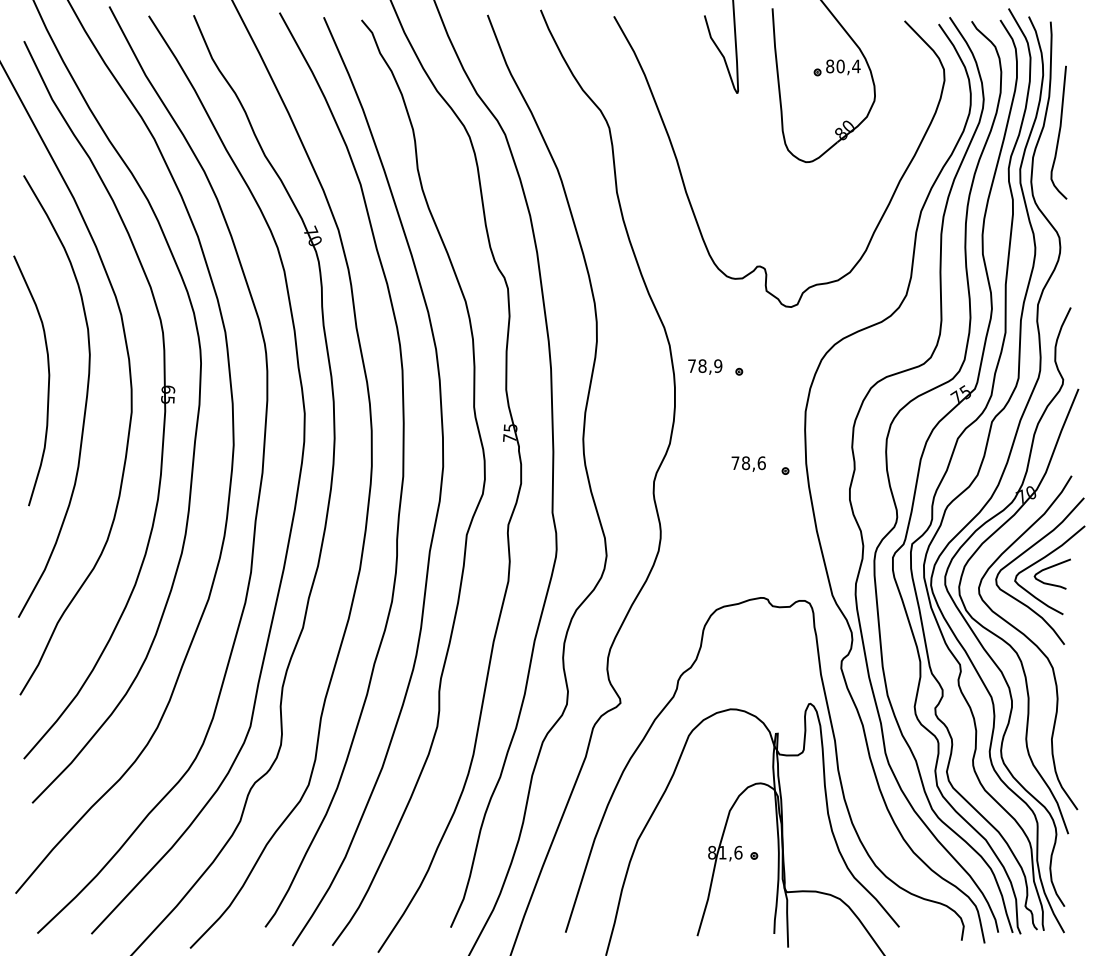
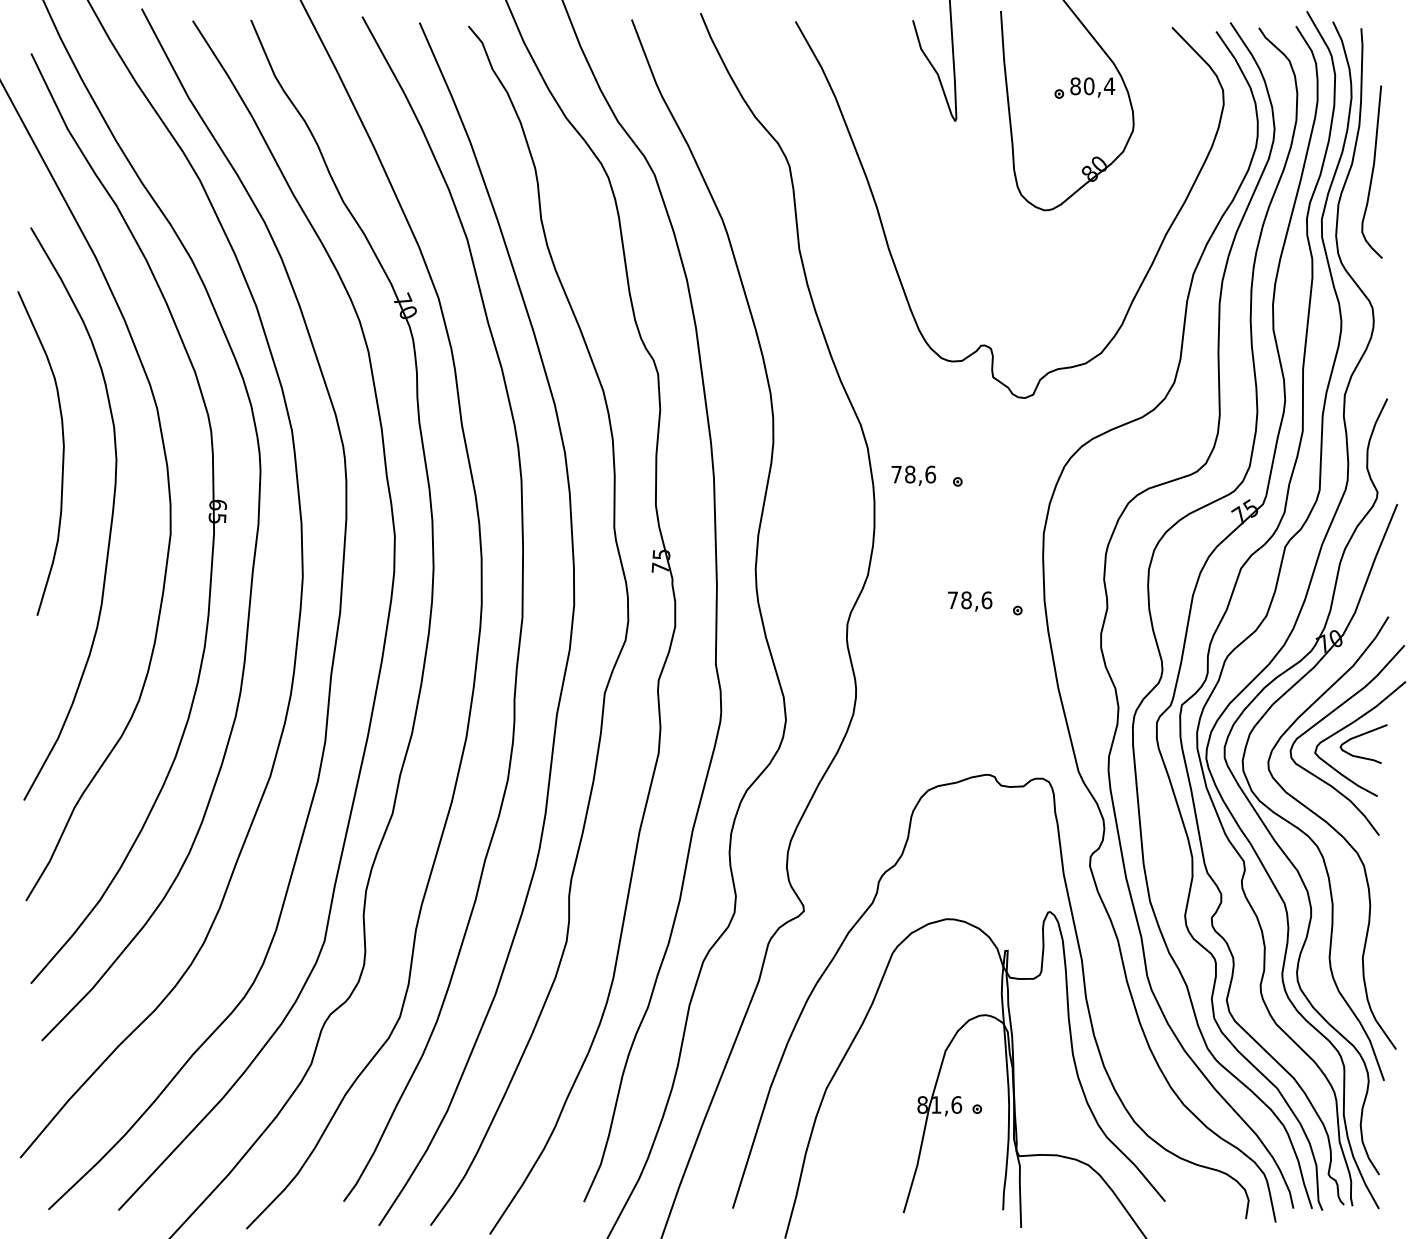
text: (718, 365) -> (930, 473), 78,9 -> 78,6
curve: (48, 380) -> (62, 453), moved

